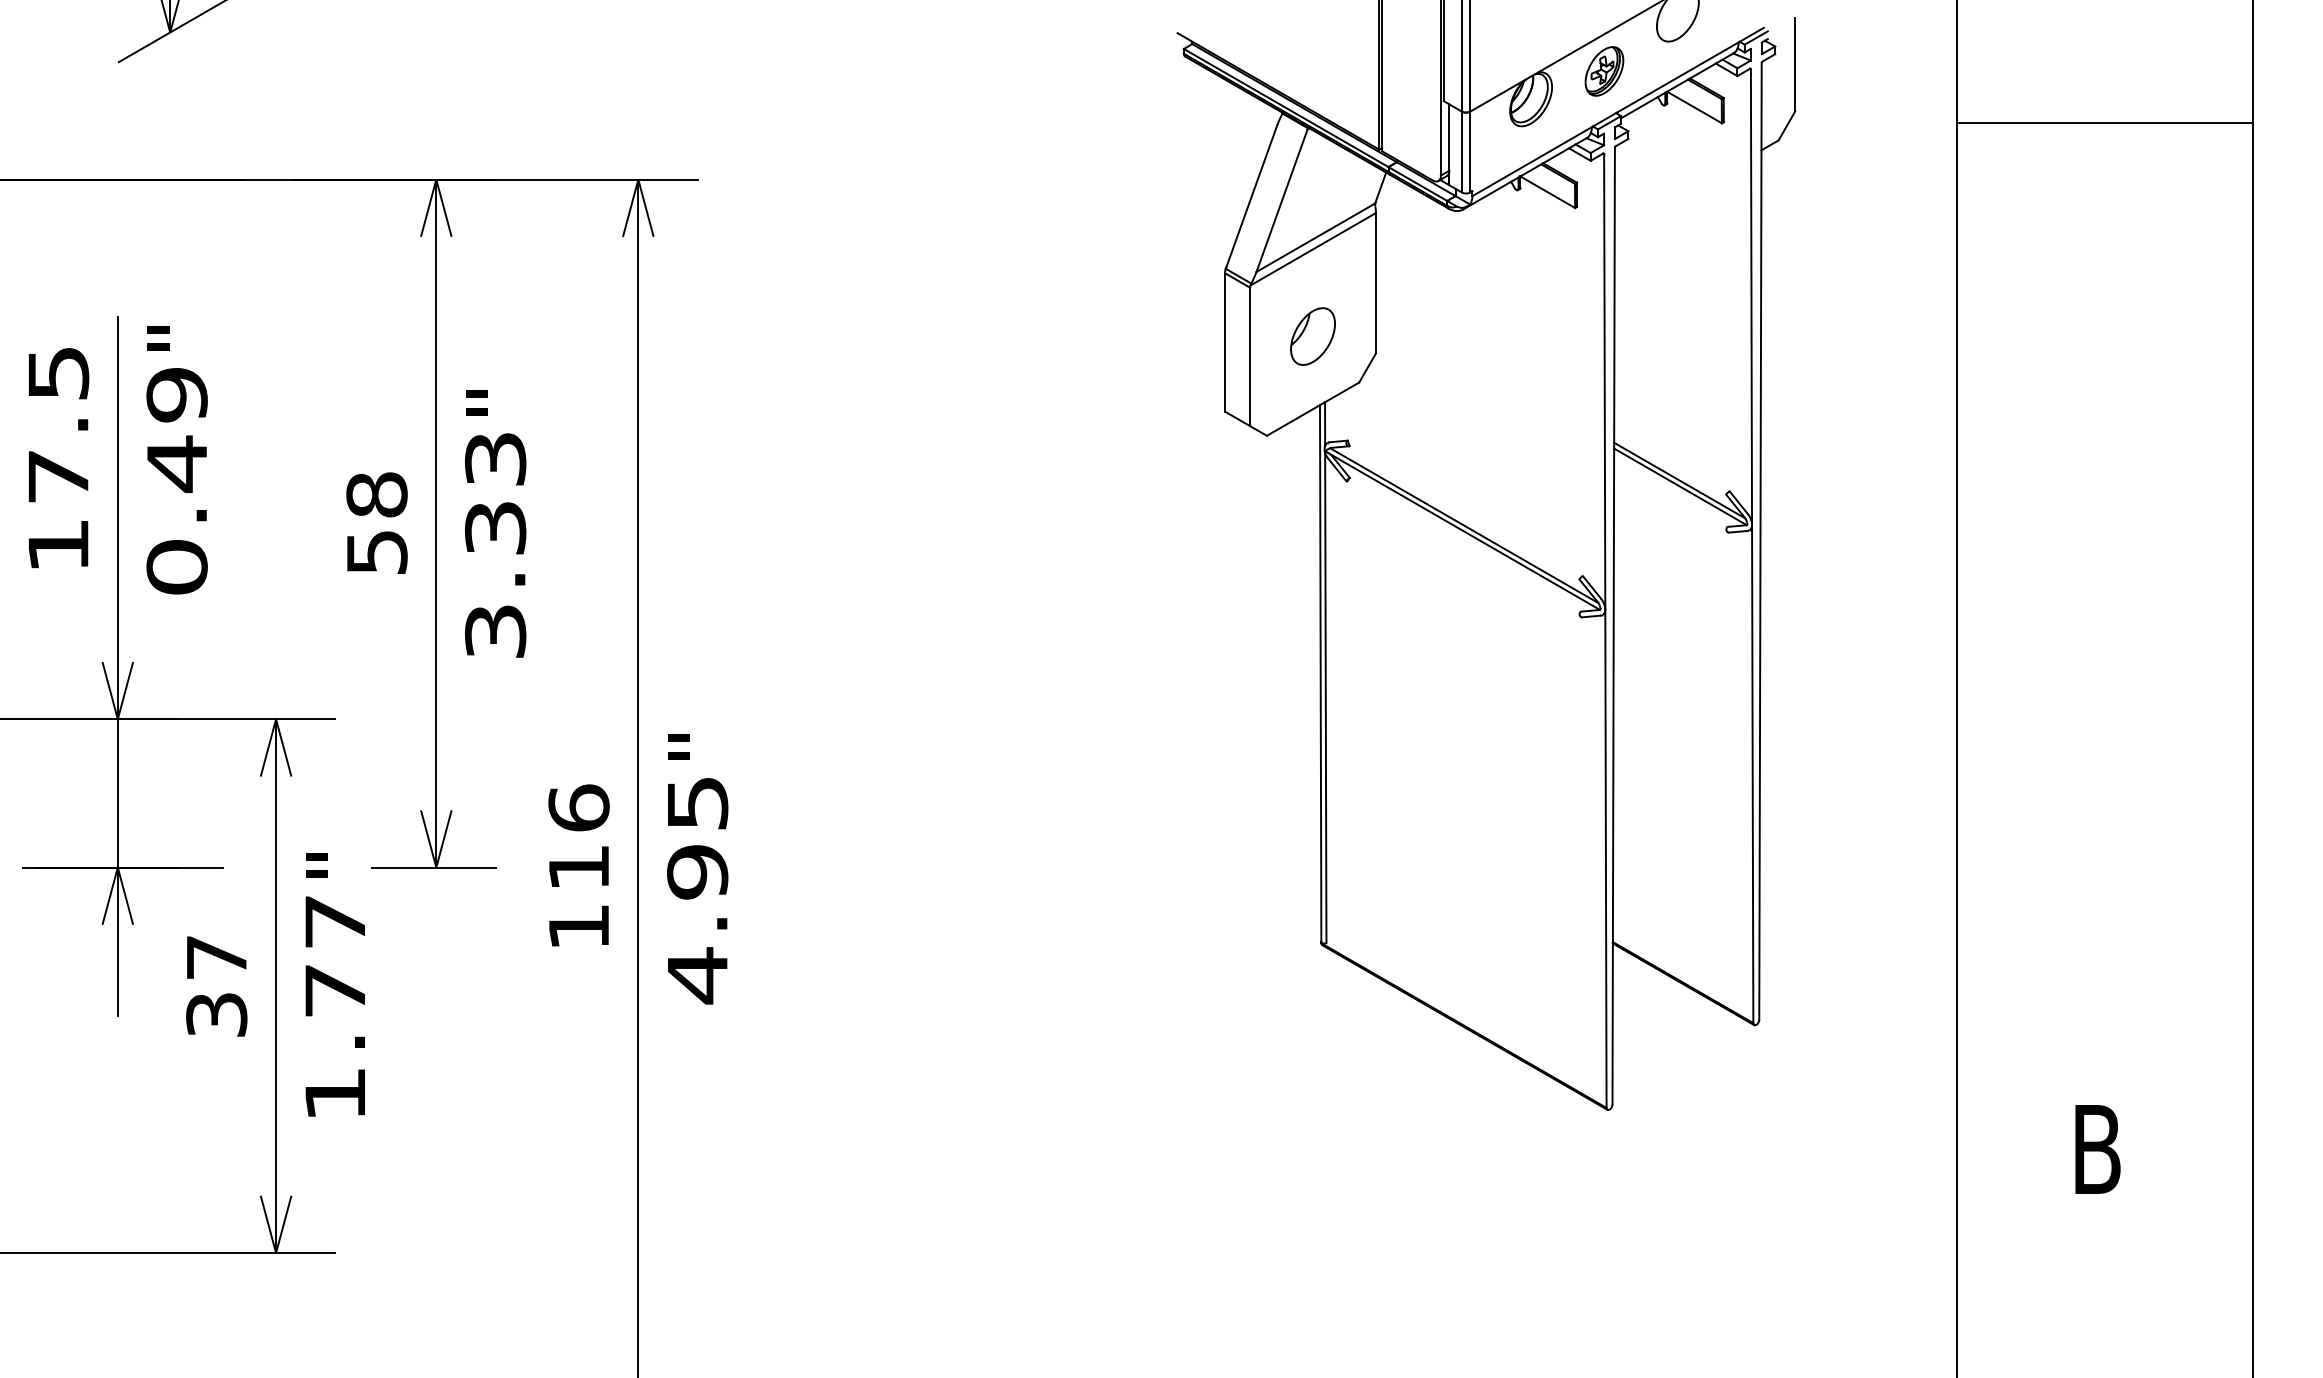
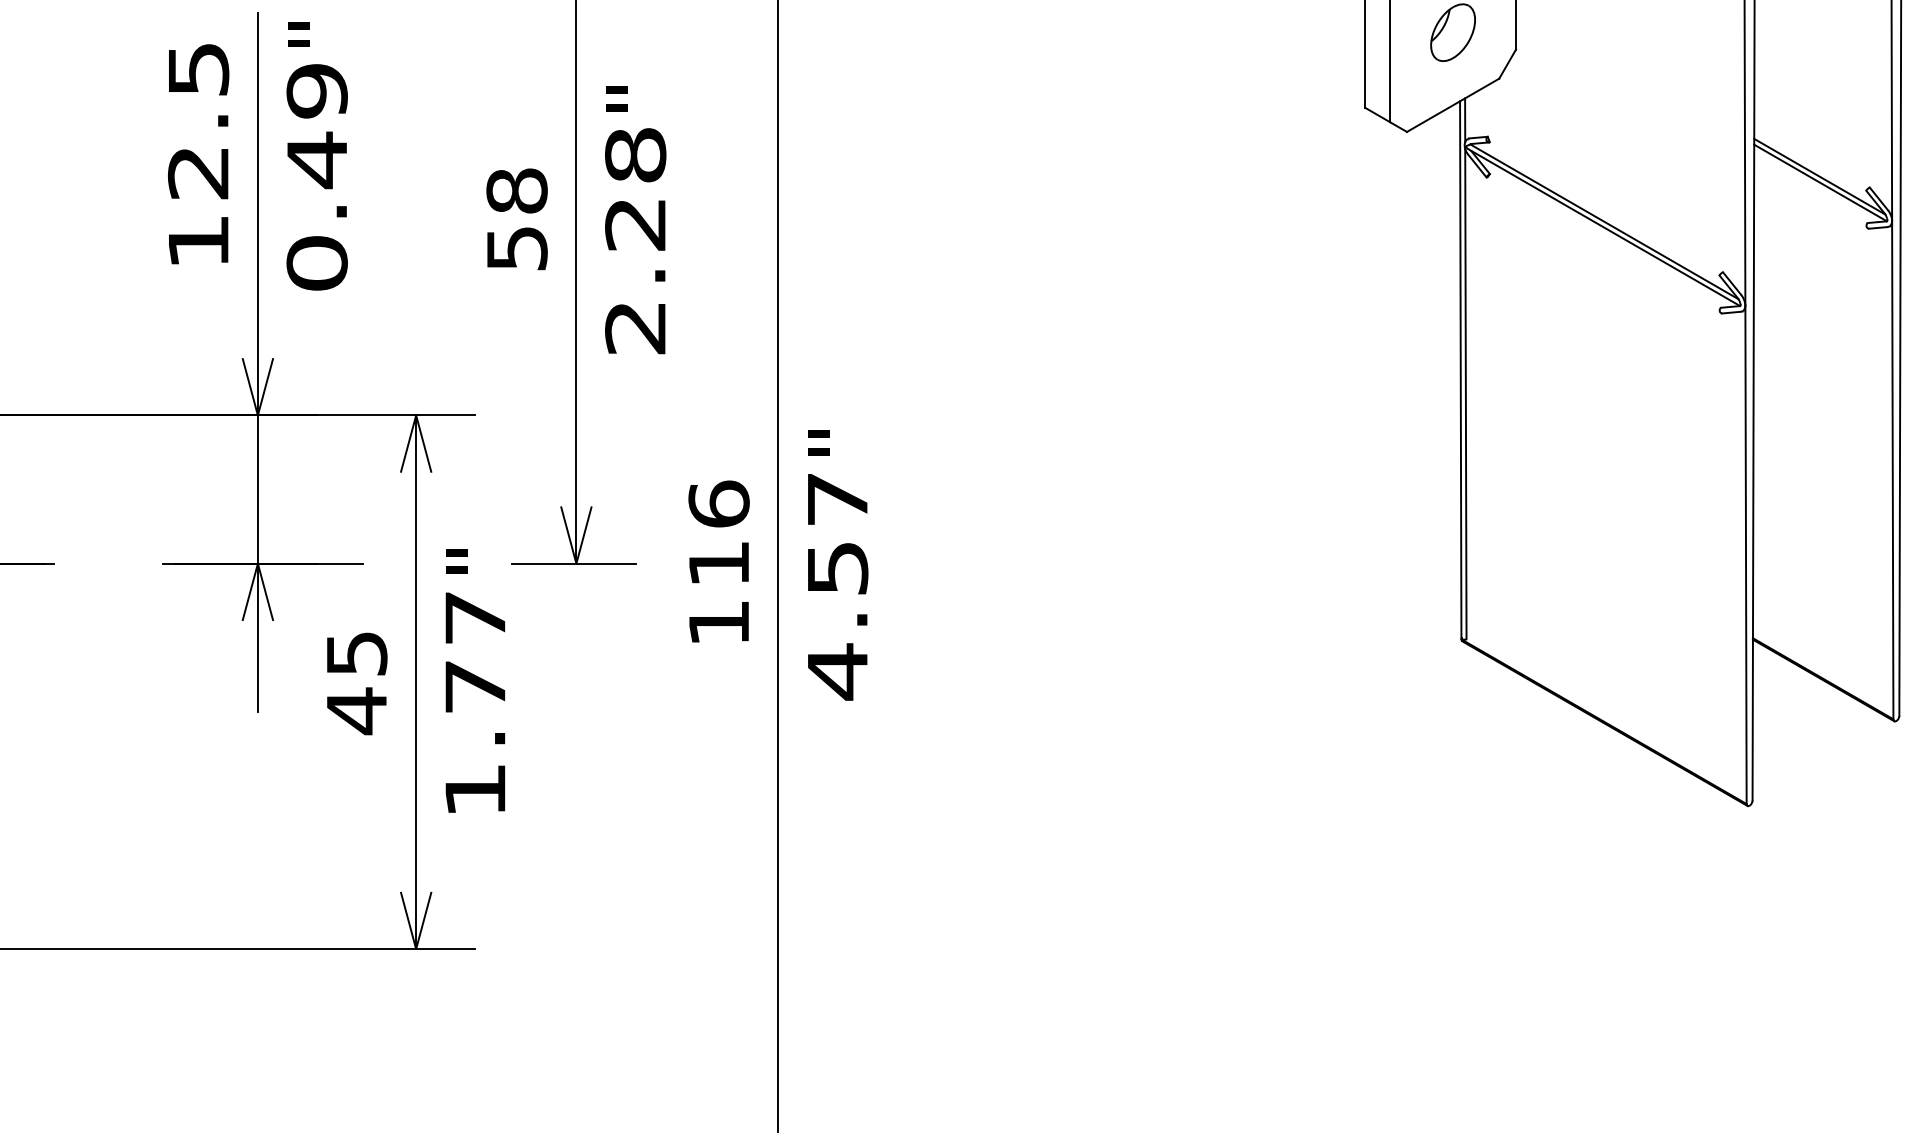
text: (57, 477) -> (197, 173), 17.5 -> 12.5
text: (495, 544) -> (635, 240), 3.33 -> 2.28
text: (697, 838) -> (837, 534), 4.95 -> 4.57
text: (216, 987) -> (356, 683), 37 -> 45

